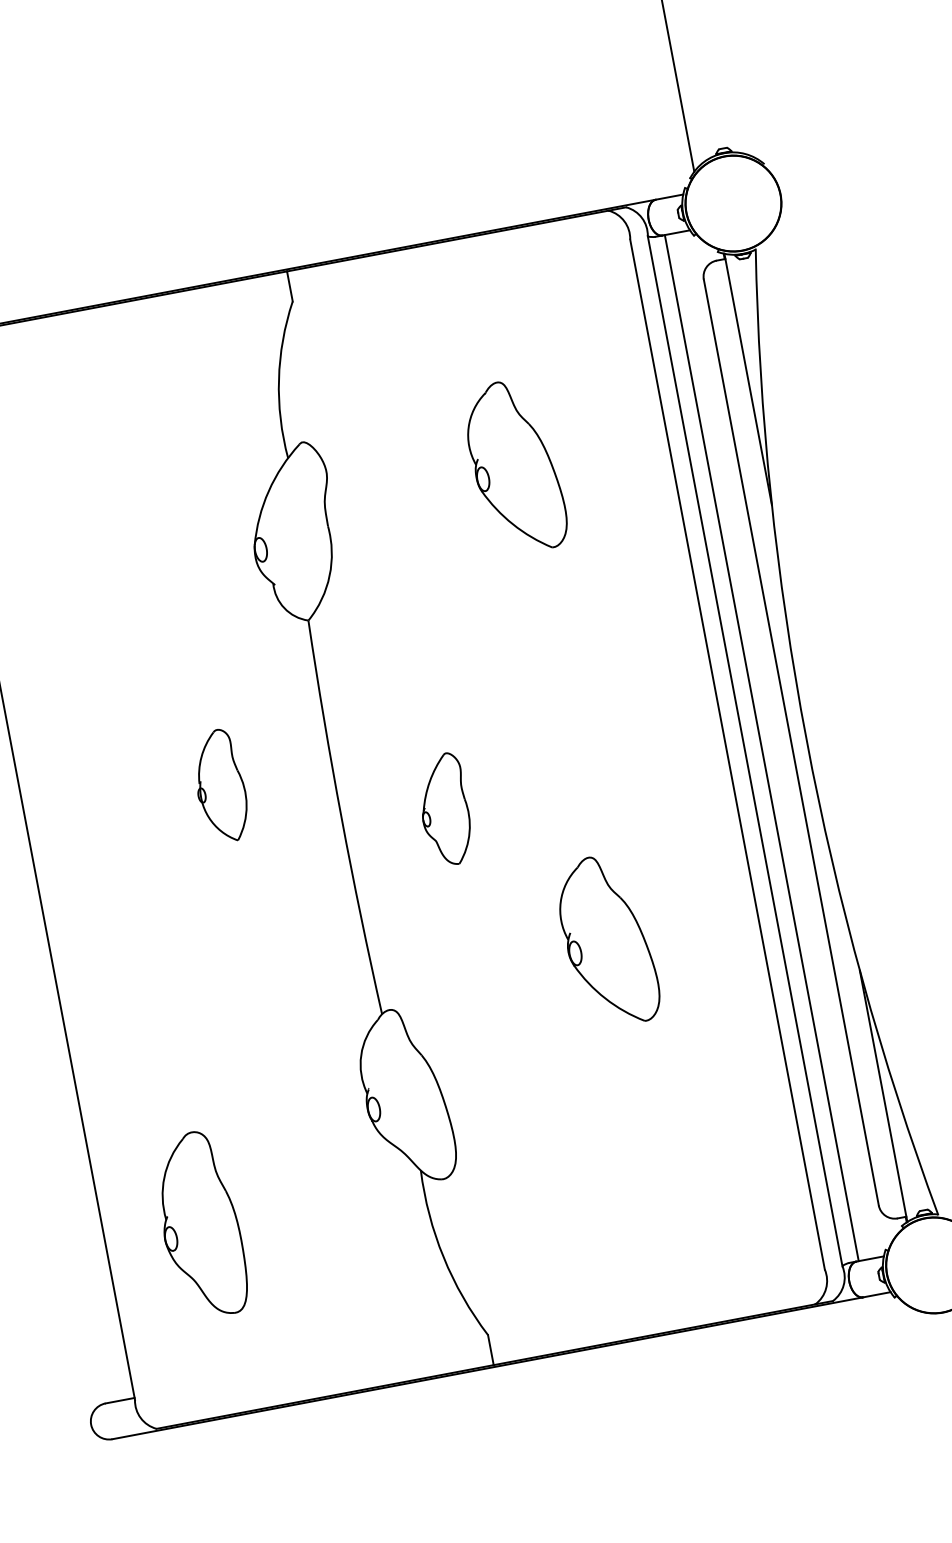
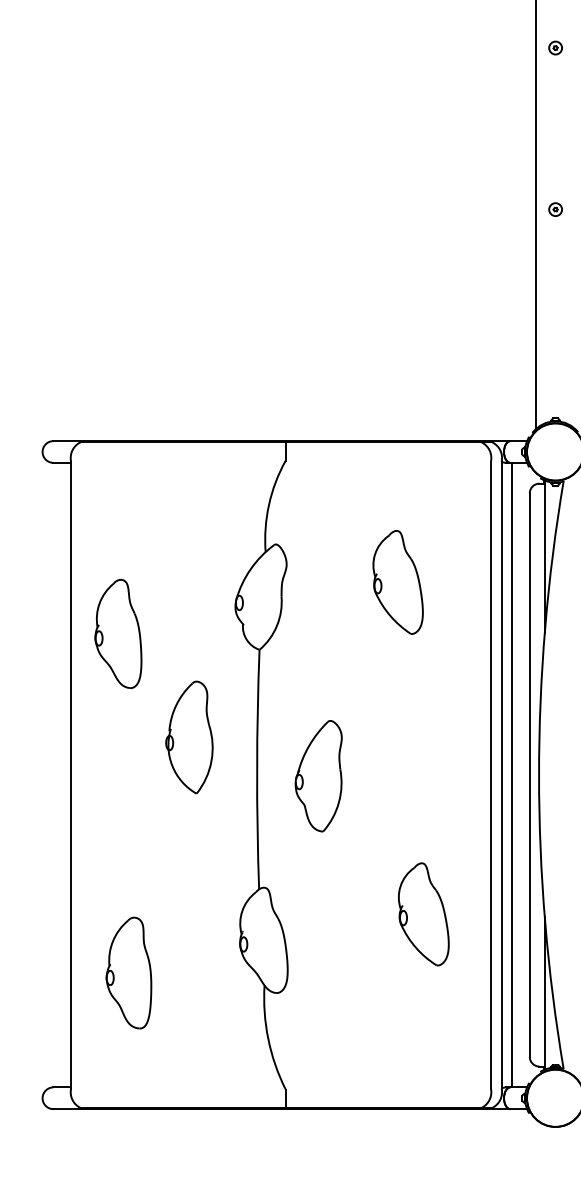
part: (71, 637) -> (118, 633), added
part: (220, 786) -> (189, 737), size x1.67
part: (444, 810) -> (318, 776), size x1.67
part: (607, 941) -> (423, 914), moved
part: (199, 1224) -> (128, 972), moved

